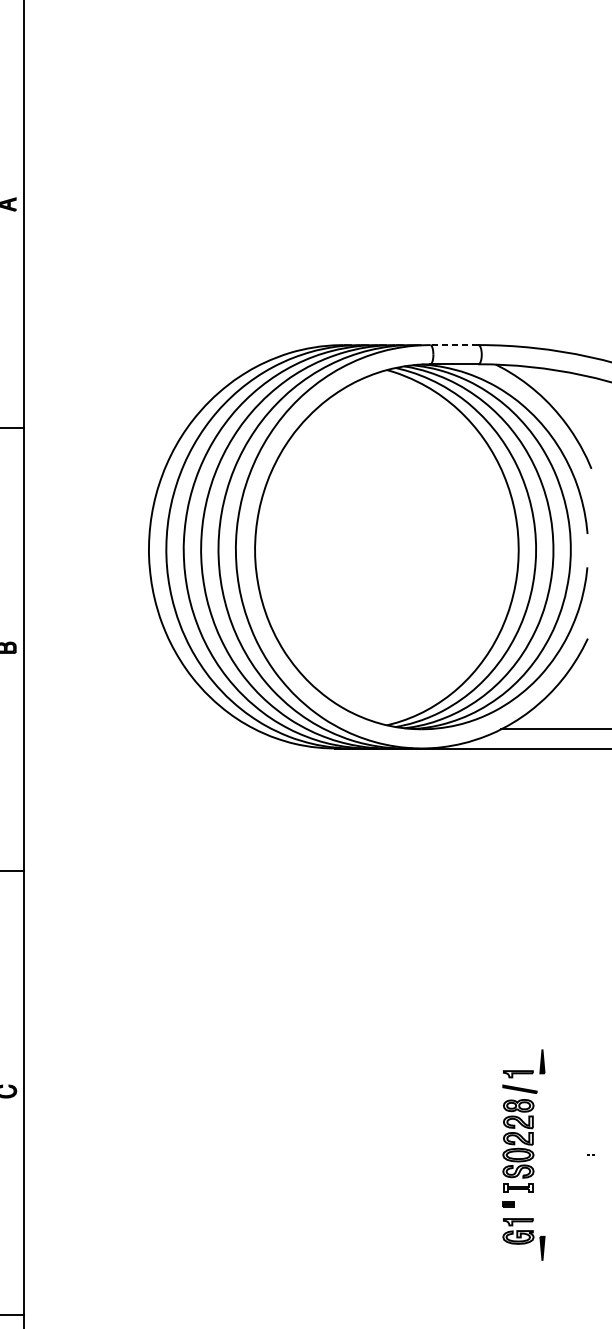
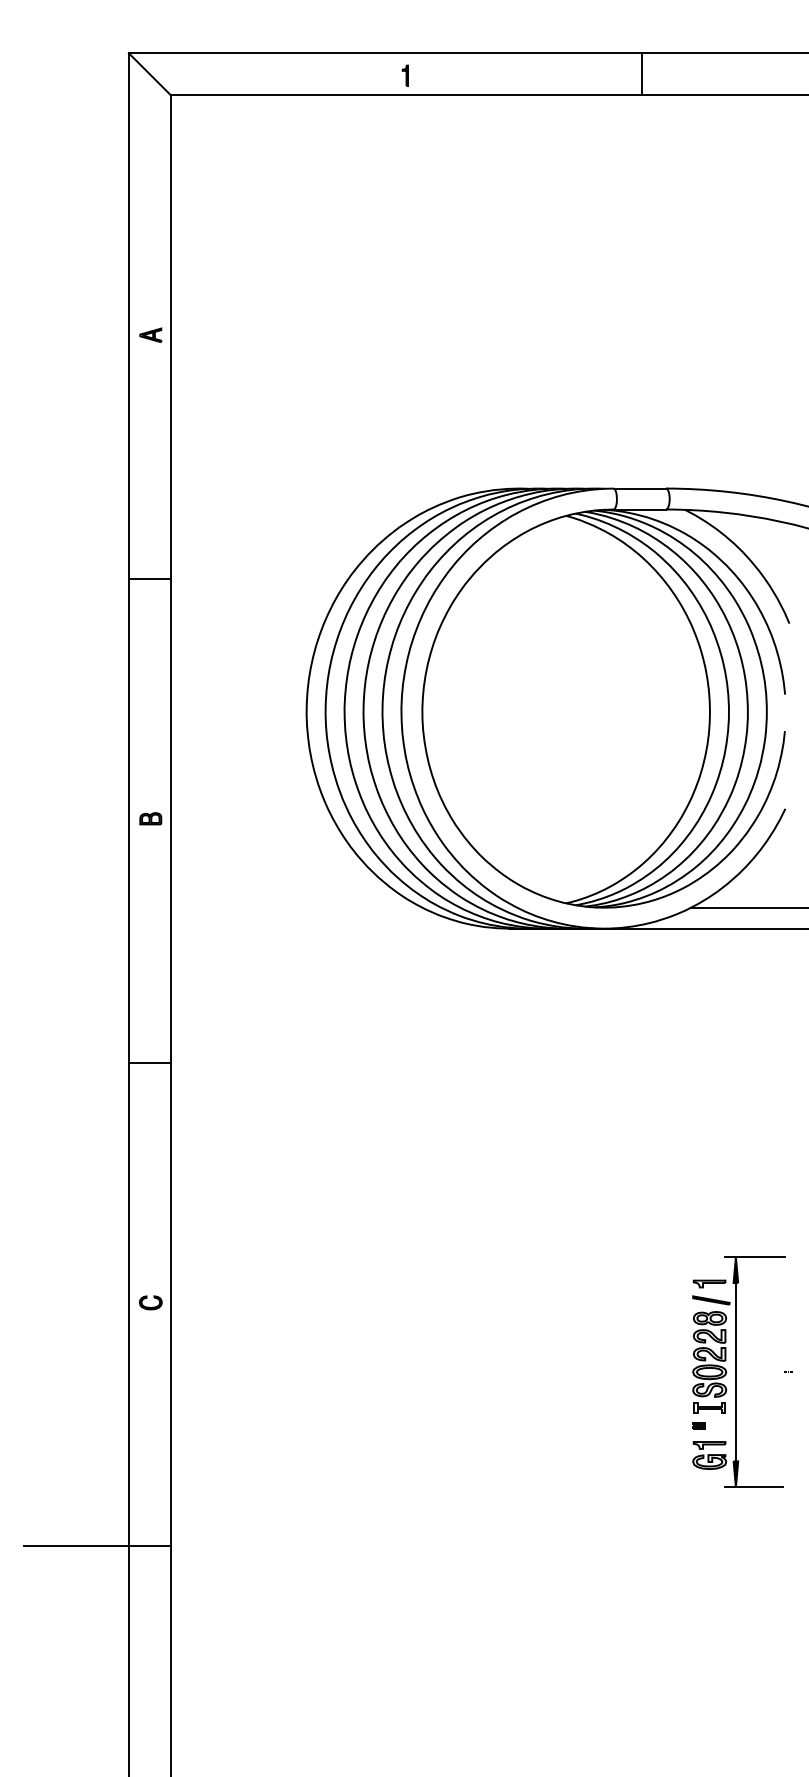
line: (454, 345) -> (639, 488), dashed -> solid
line: (559, 1049) -> (754, 1256), added
line: (542, 1155) -> (735, 1372), added
line: (559, 1260) -> (754, 1487), added

